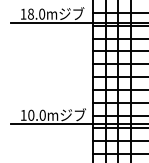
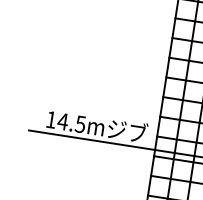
text: (36, 114) -> (71, 121), 10.0m -> 14.5m

